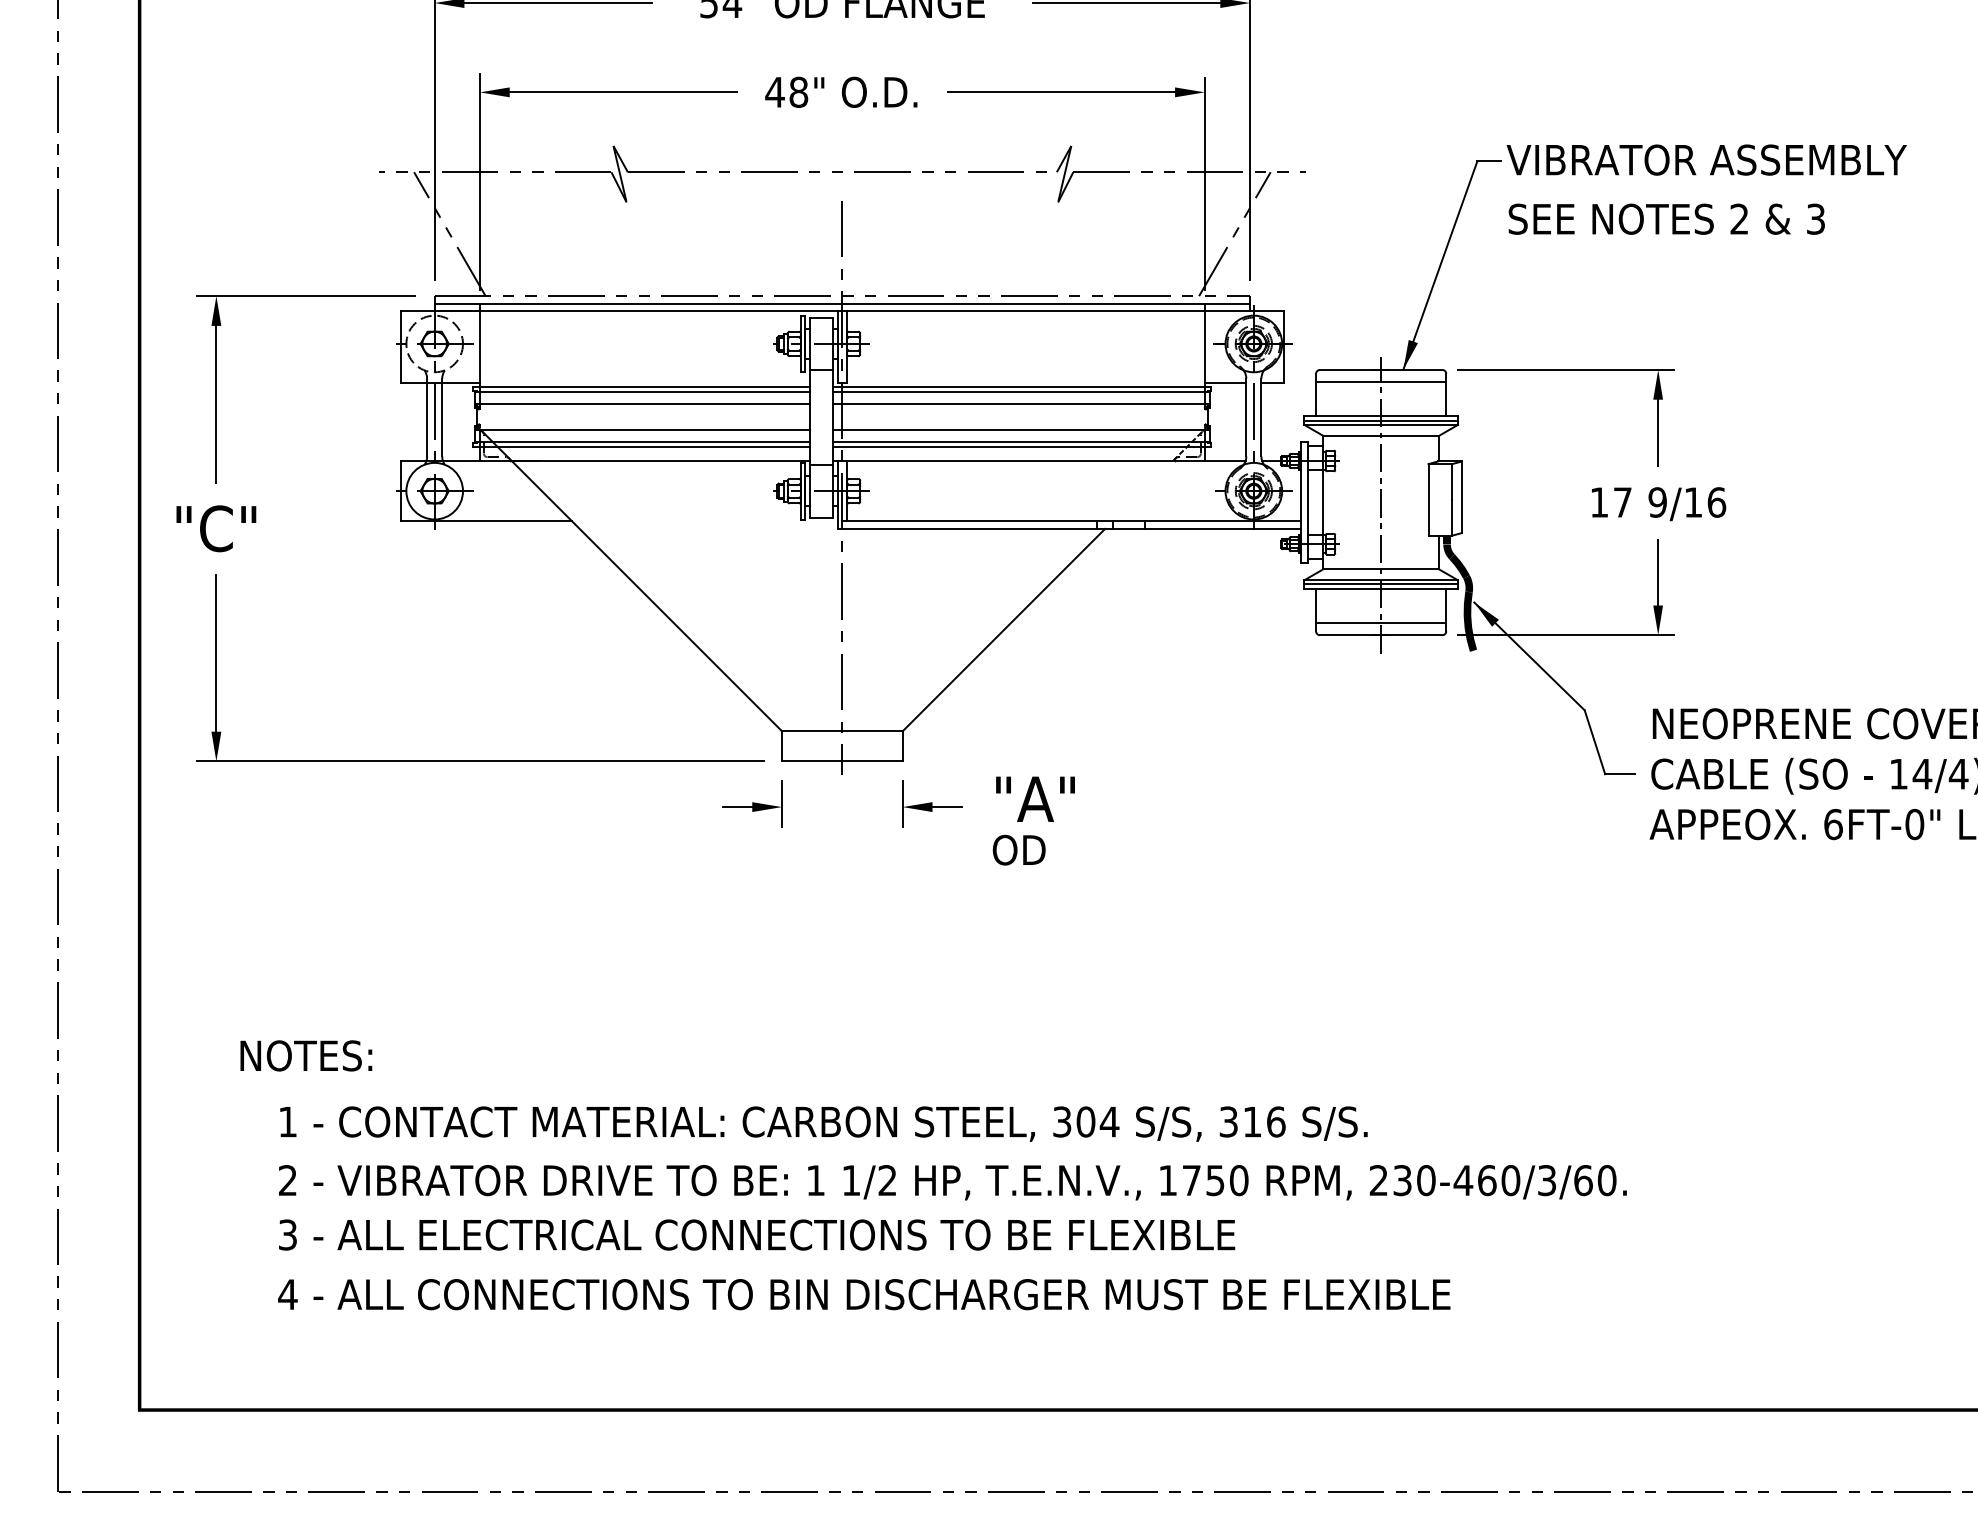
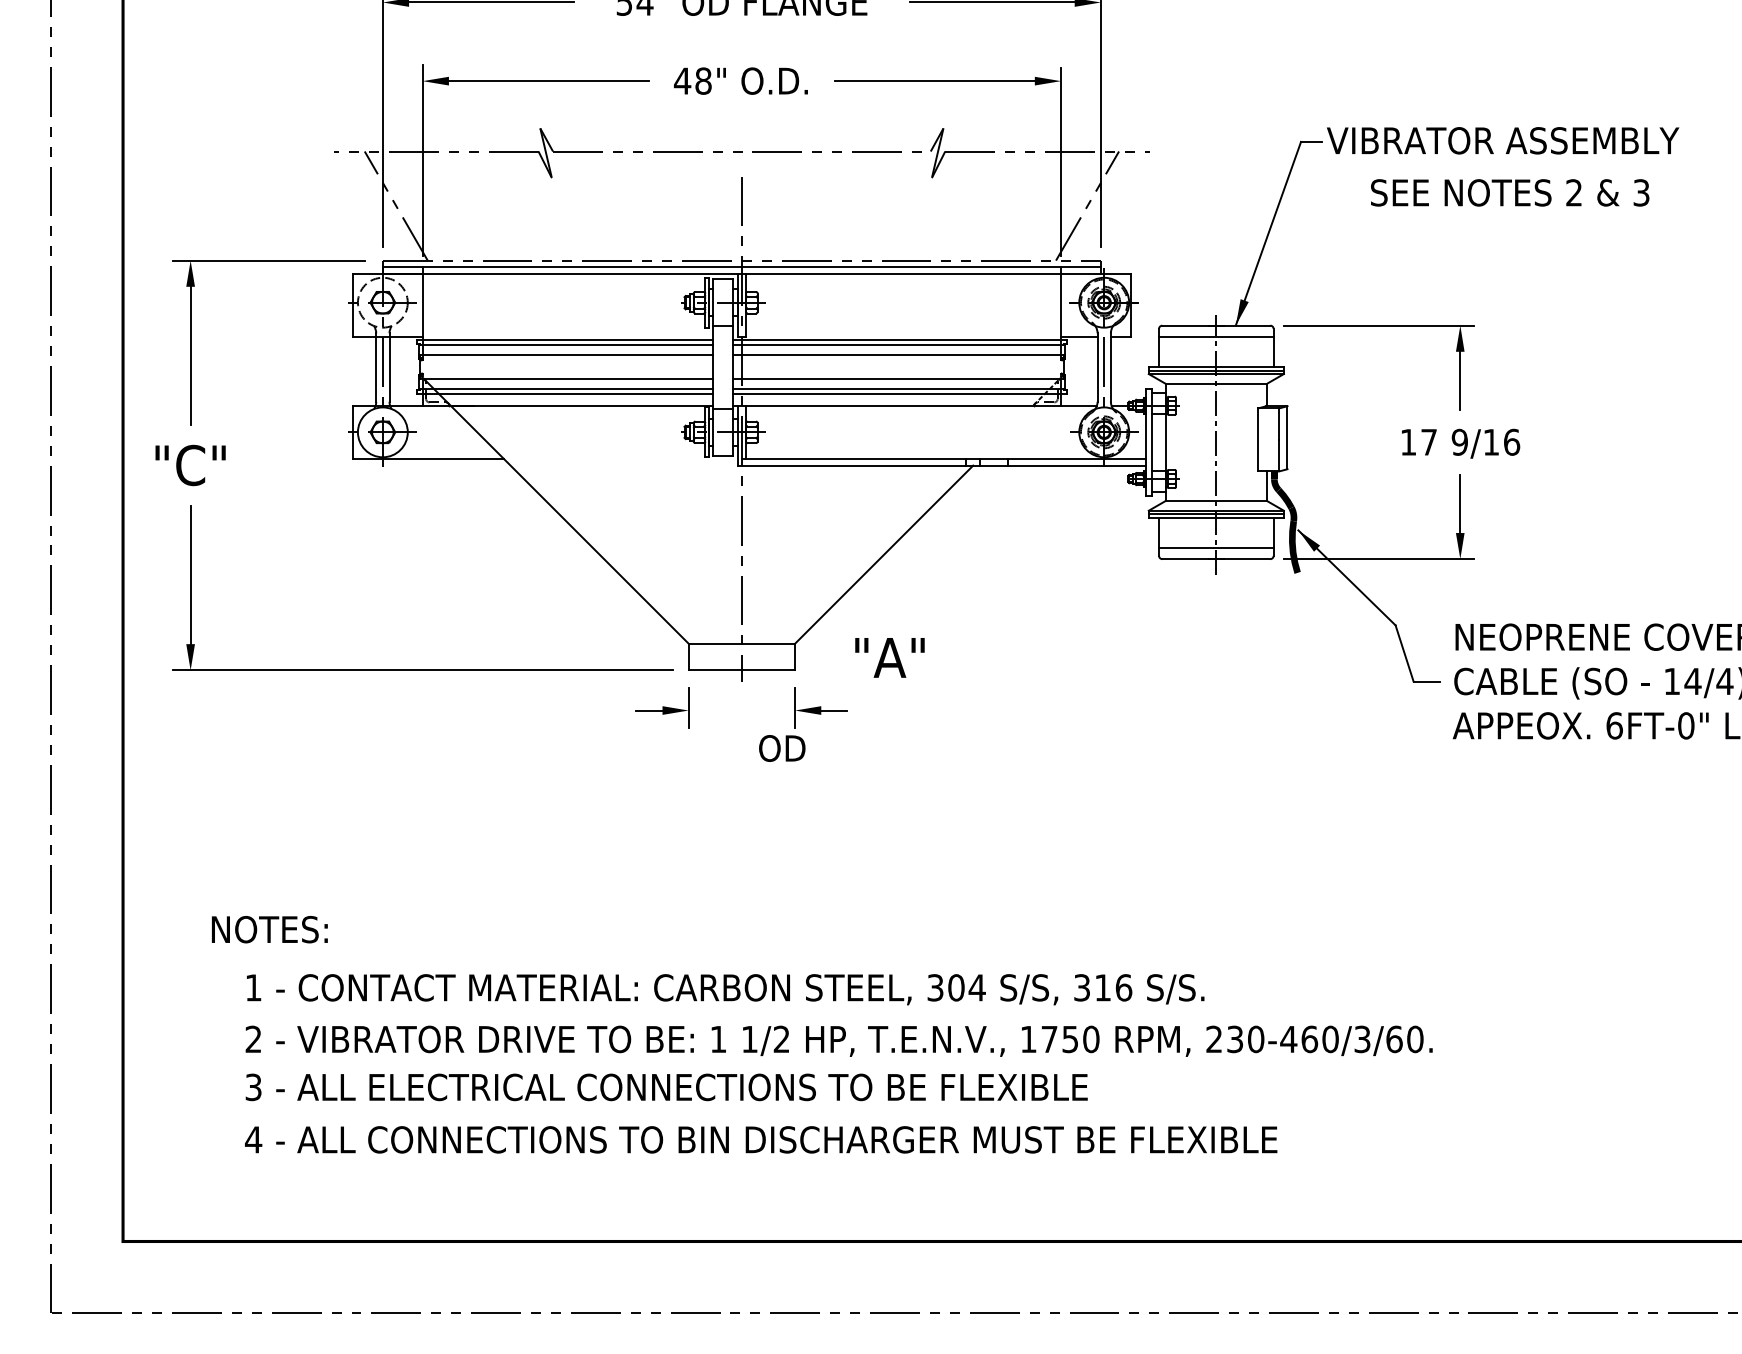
text: (1666, 218) -> (1509, 192), moved
text: (1035, 798) -> (889, 657), moved
text: (1018, 849) -> (781, 747), moved

